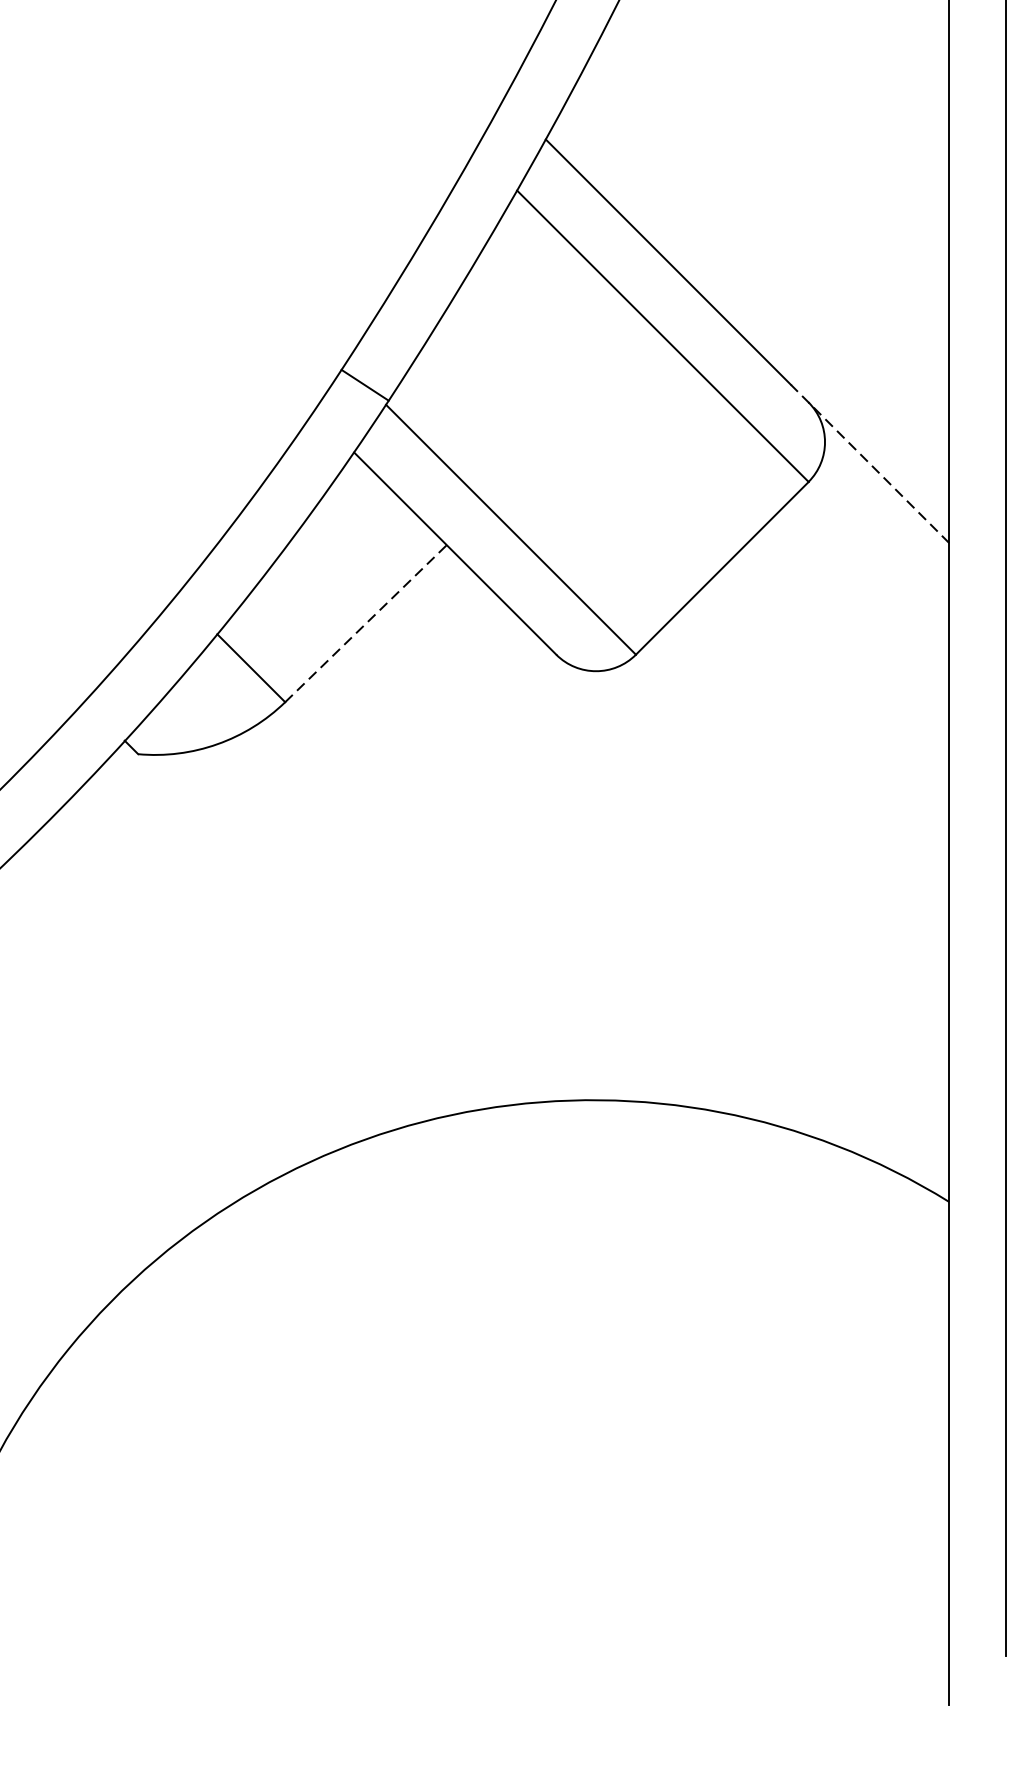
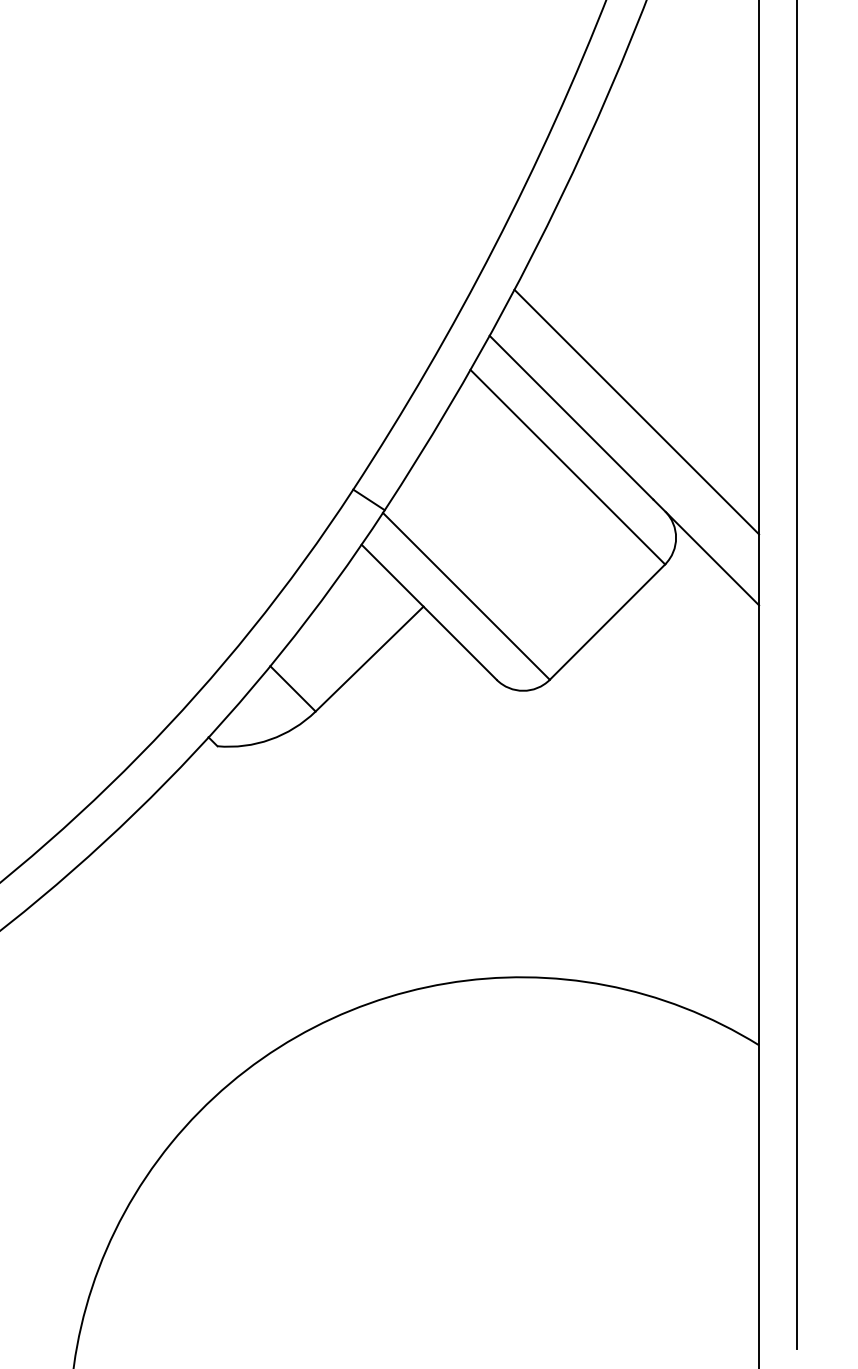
line: (765, 252) -> (636, 411), added
line: (870, 464) -> (706, 552), dashed -> solid
line: (365, 622) -> (369, 658), dashed -> solid

